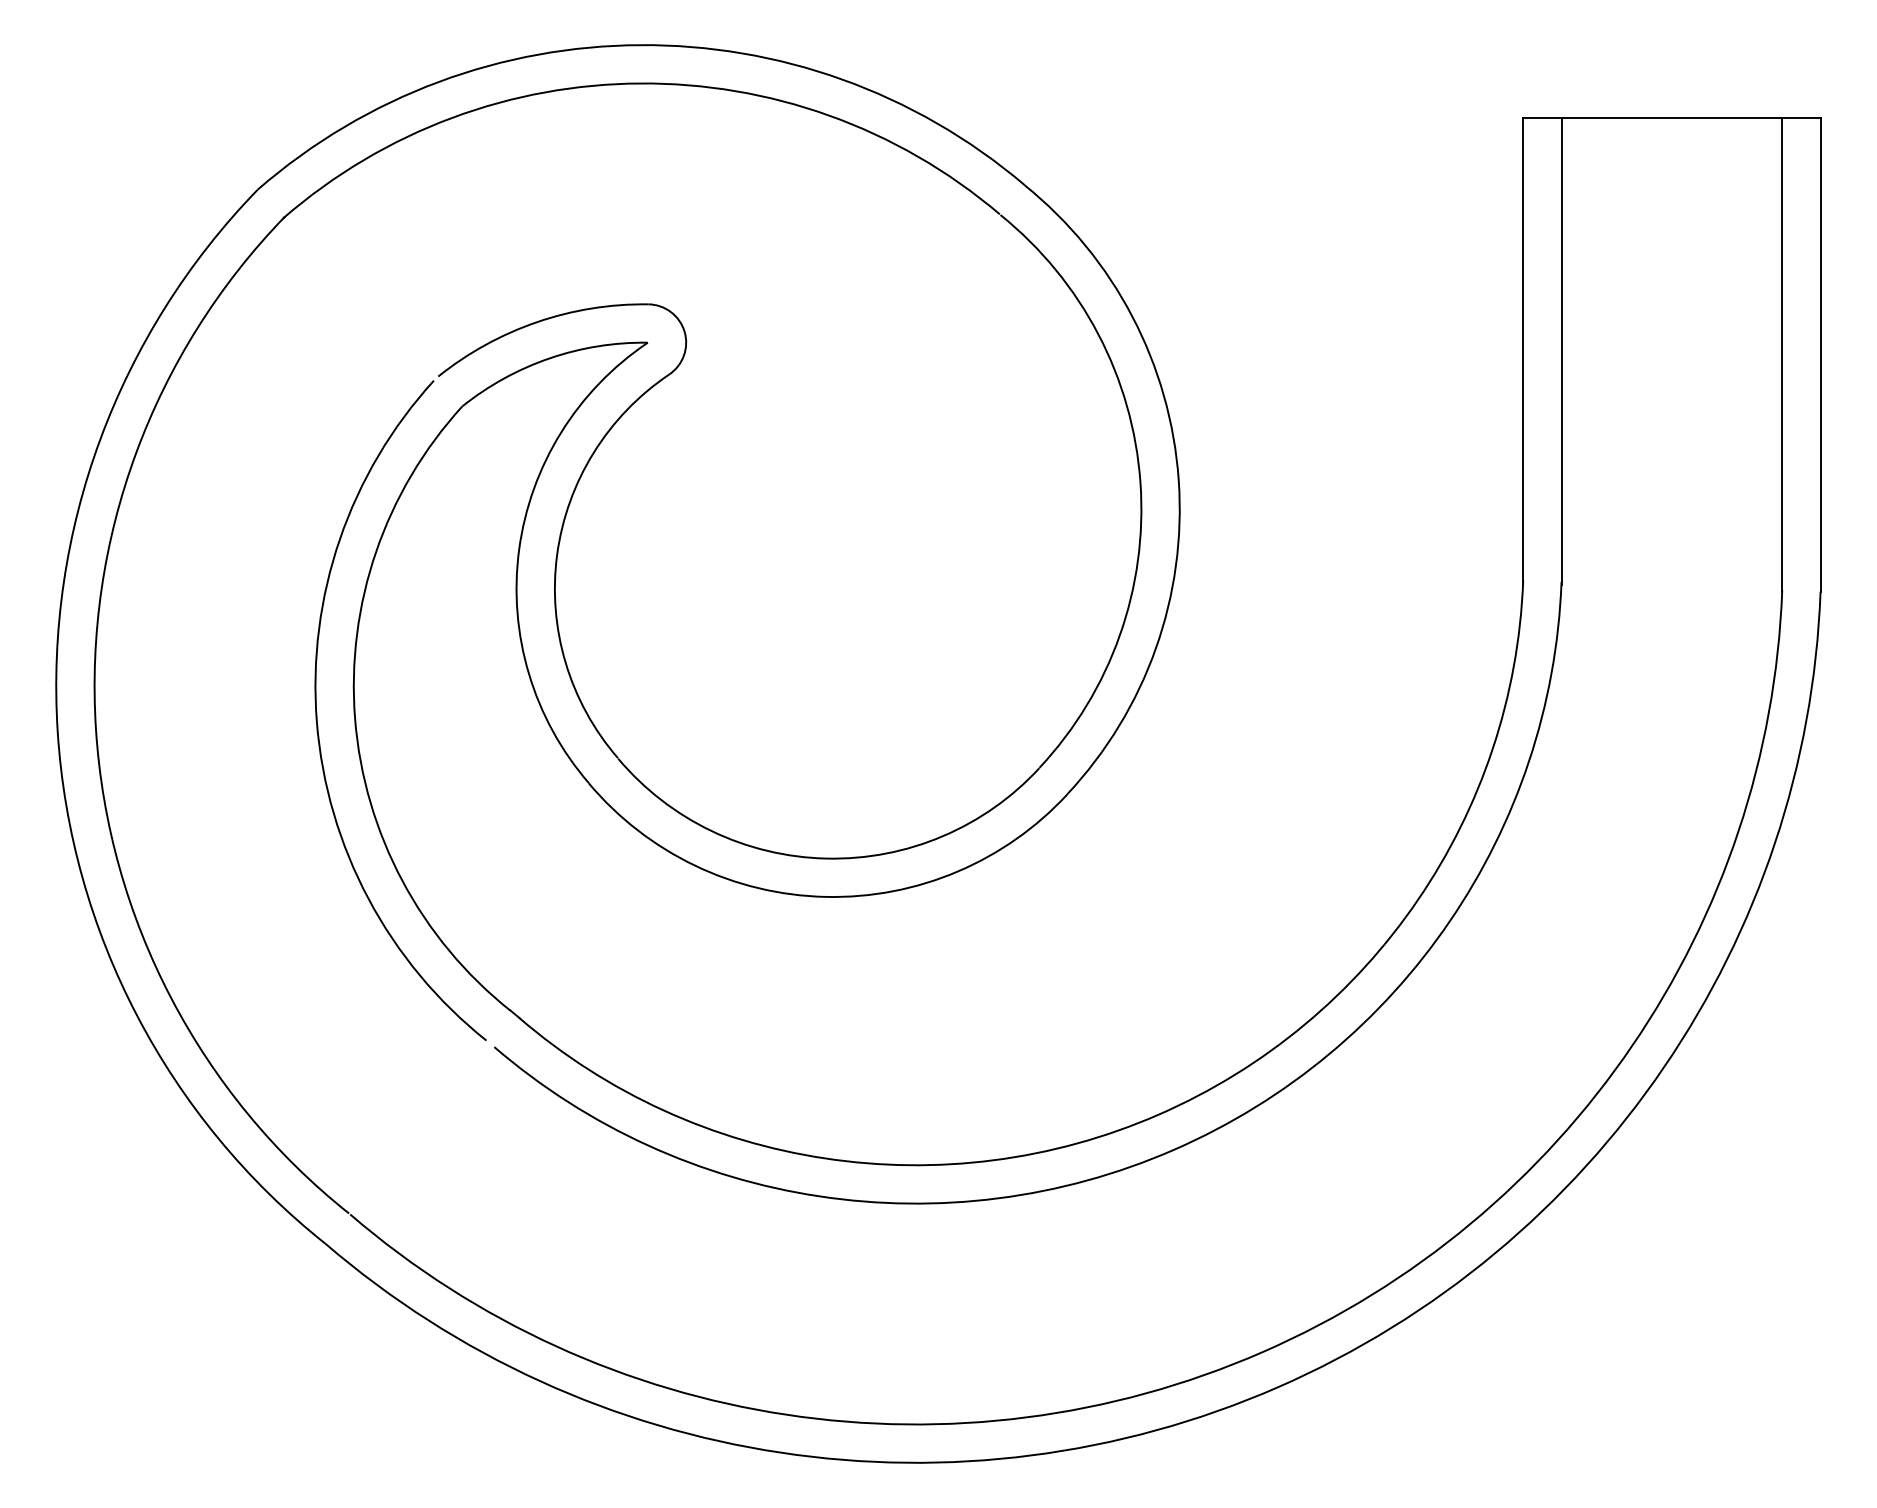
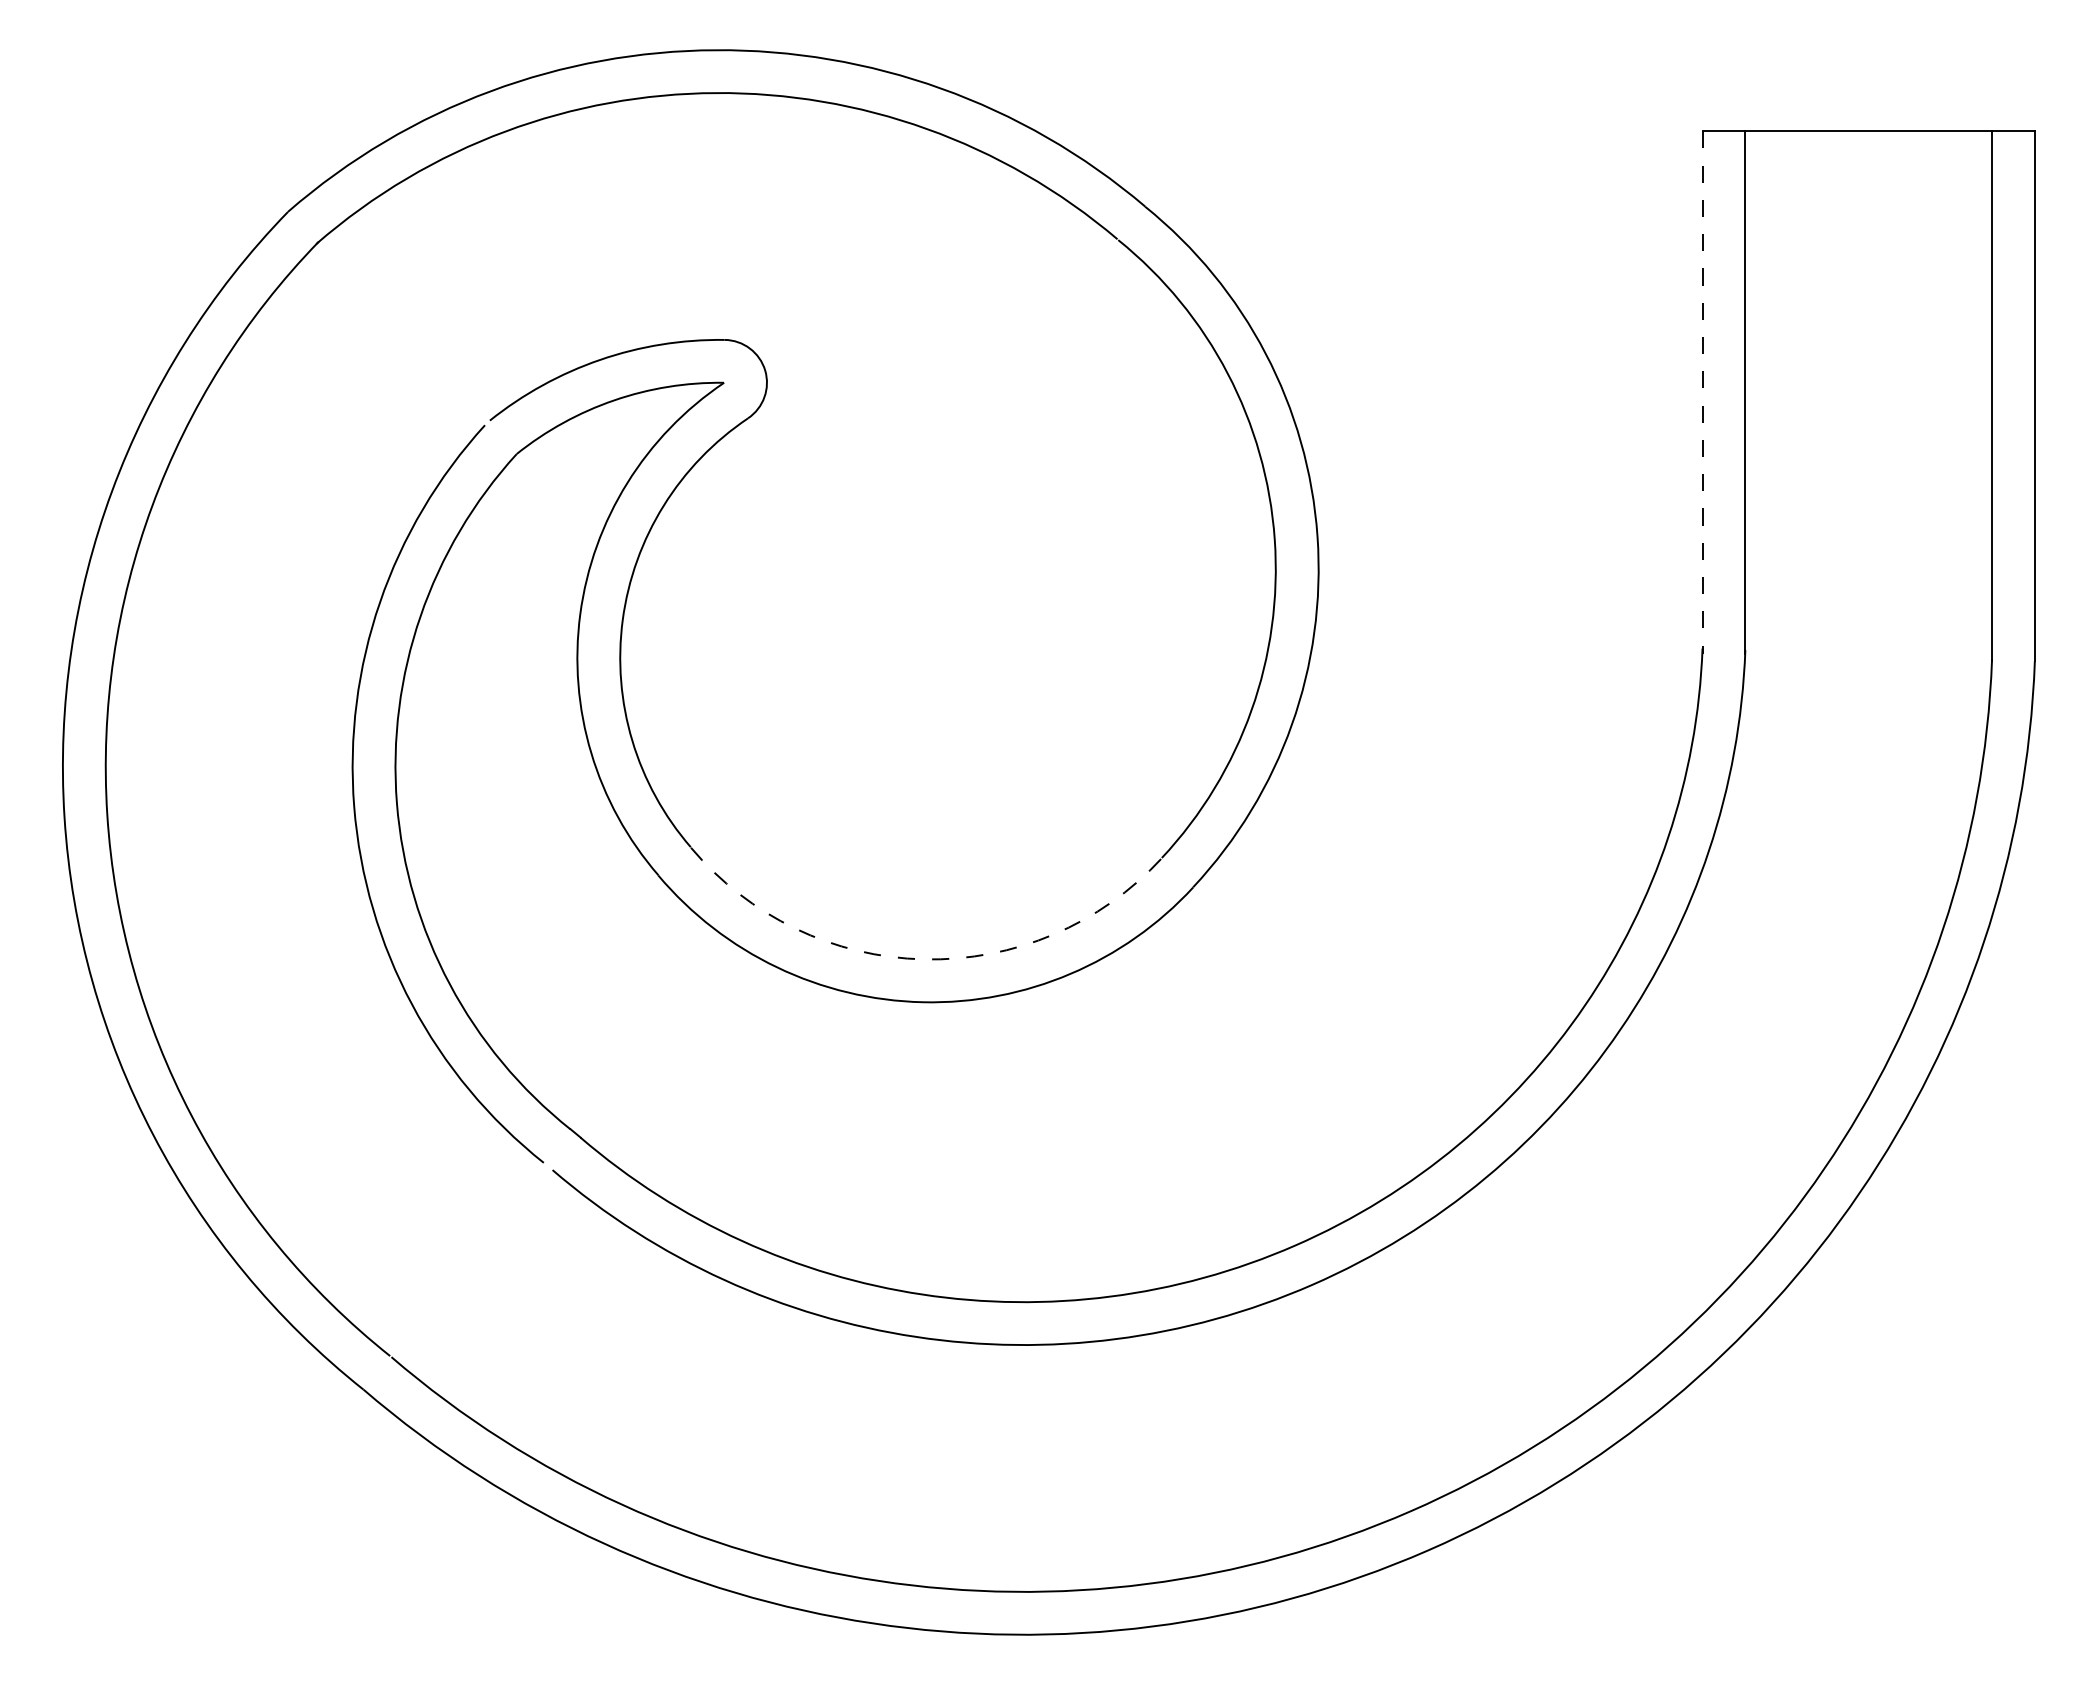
line: (1523, 351) -> (1702, 392), solid -> dashed
arc: (826, 858) -> (923, 959), solid -> dashed

